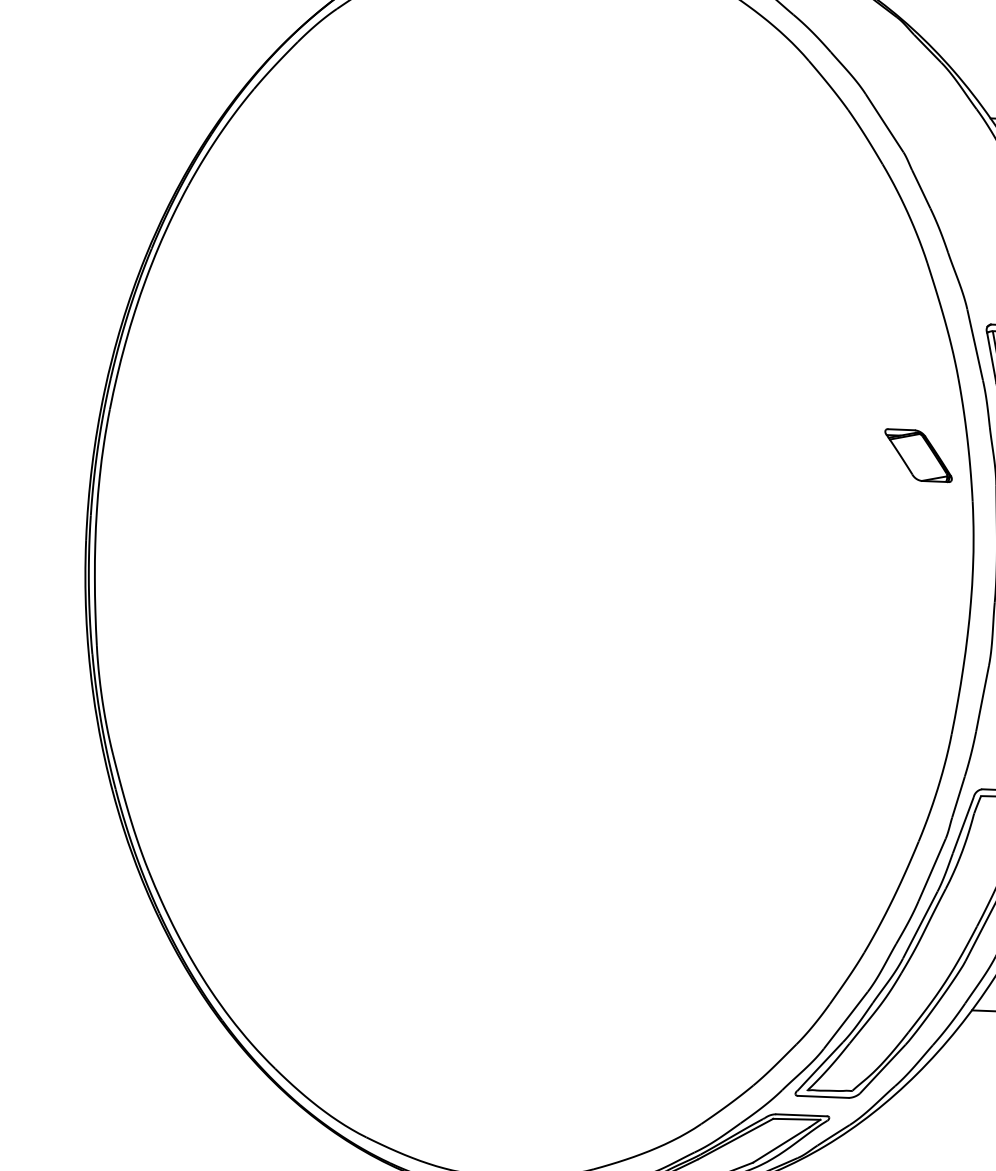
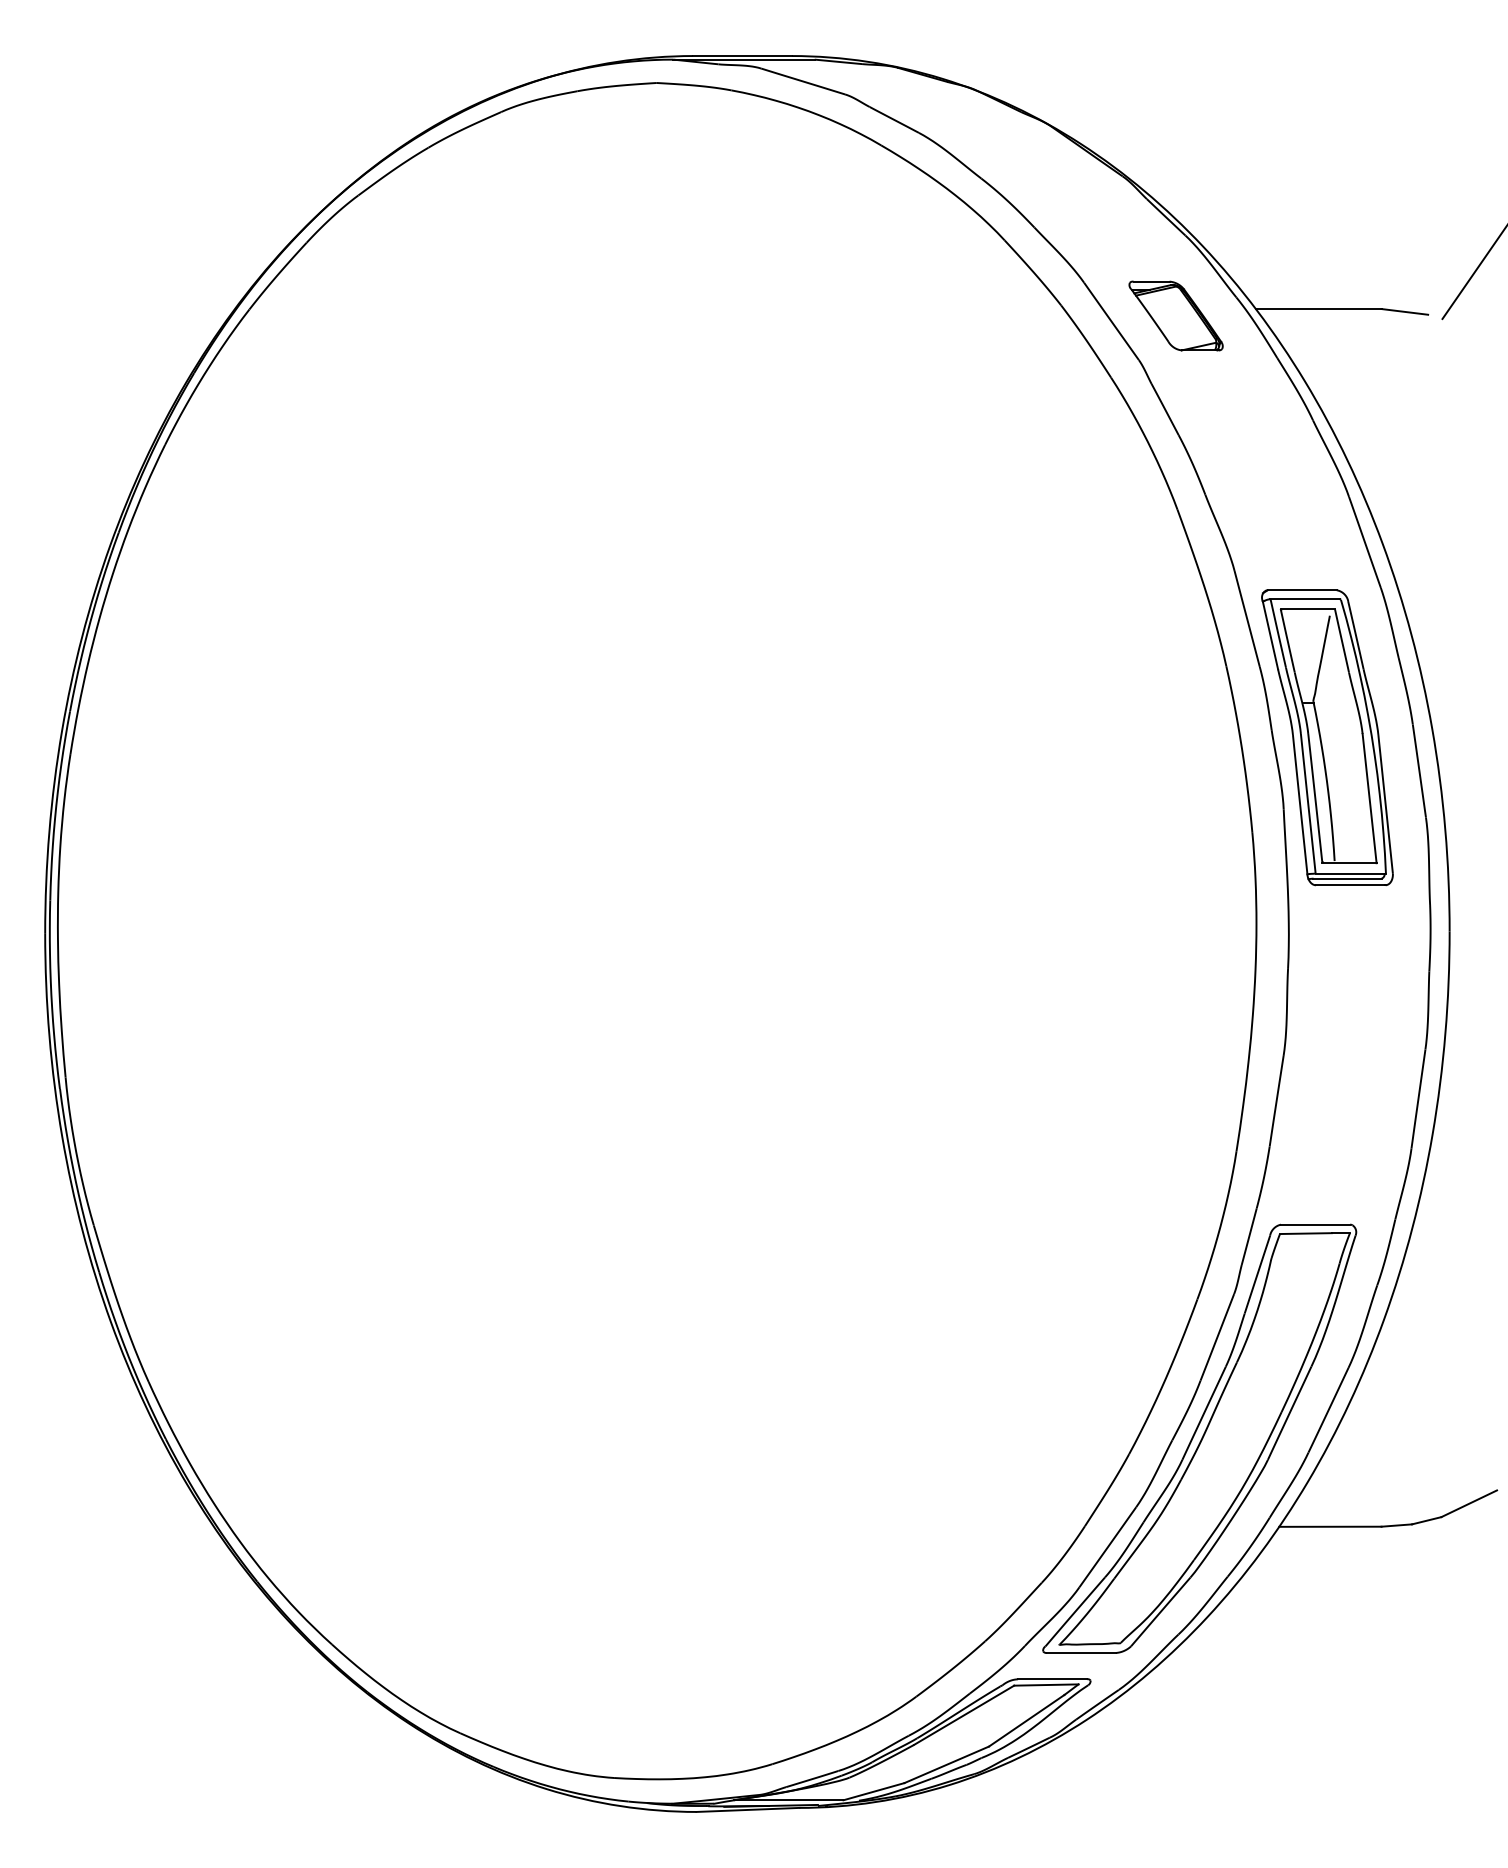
part: (918, 455) -> (1175, 315), moved

